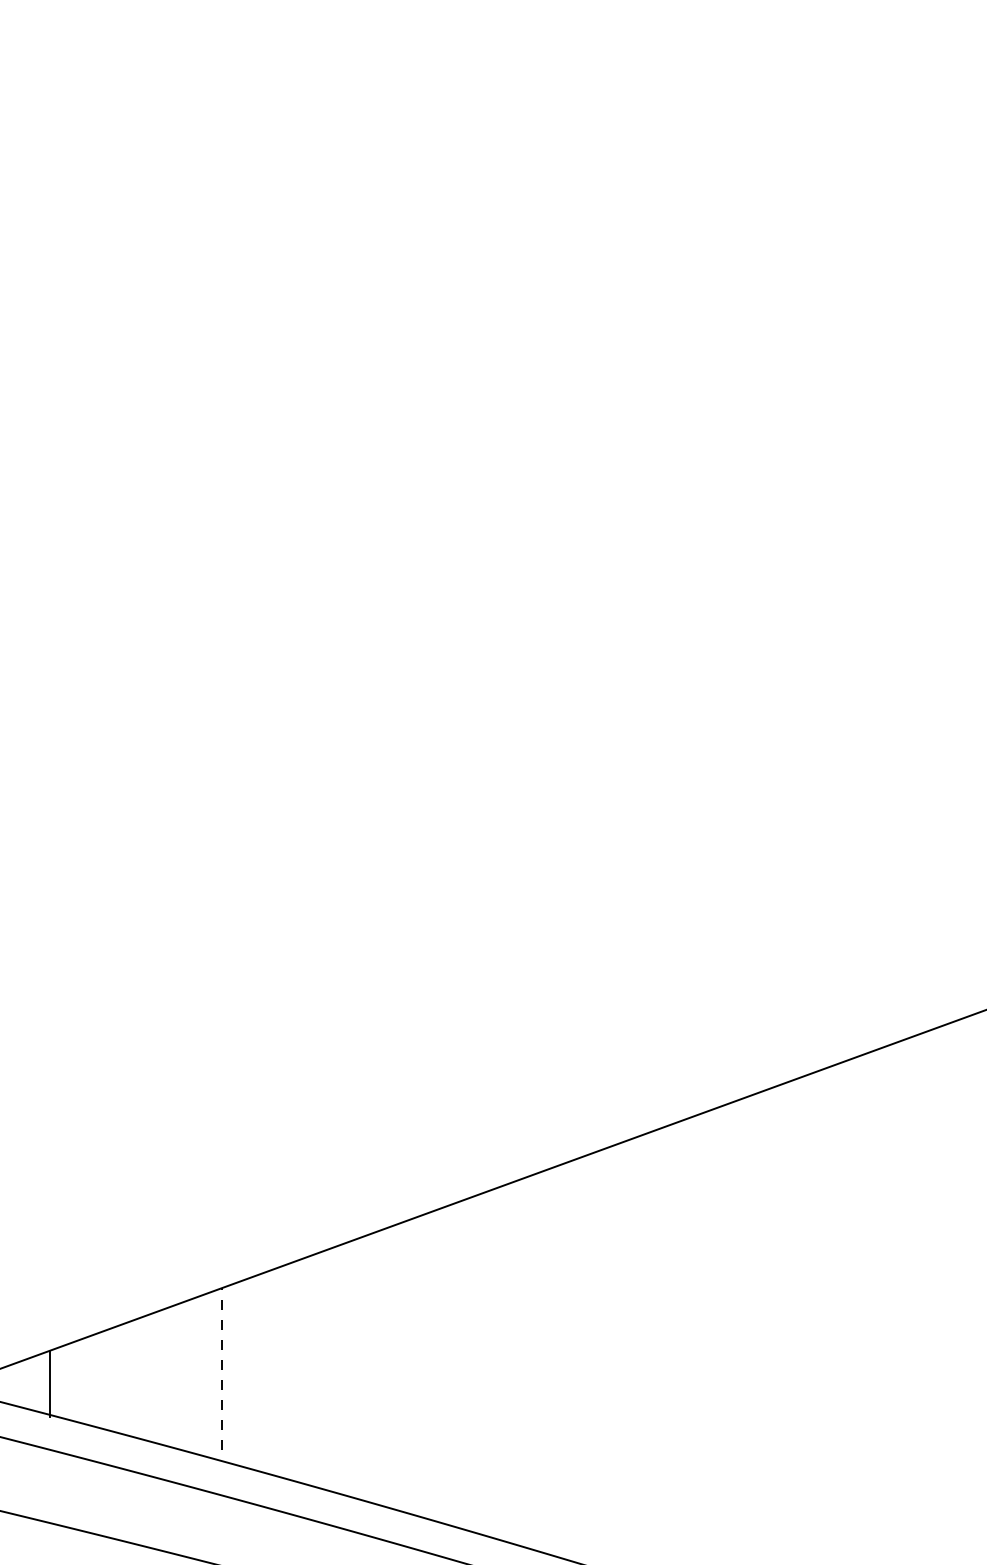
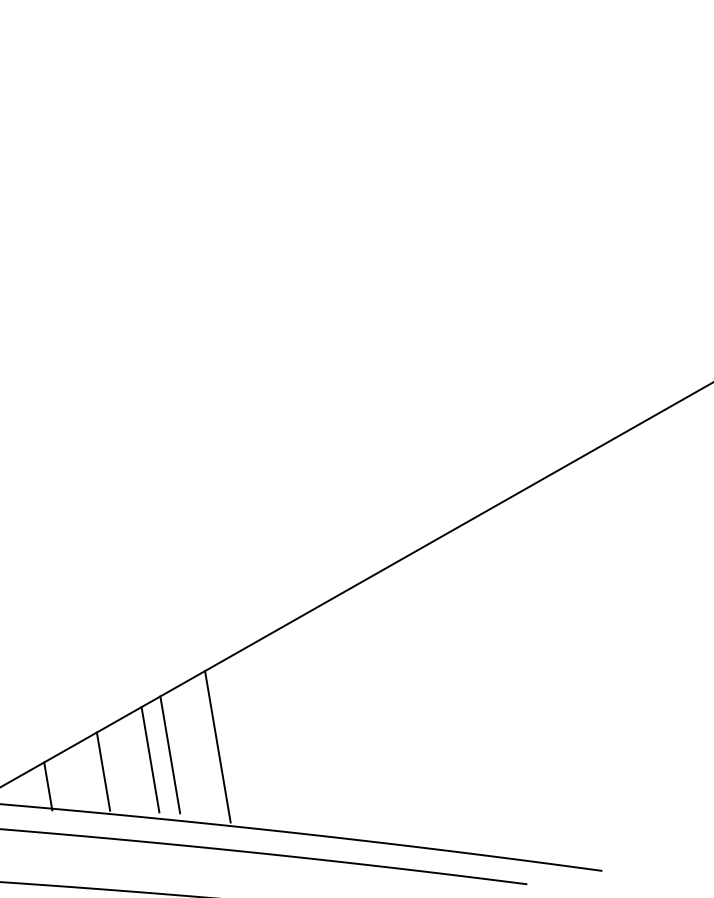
line: (221, 1368) -> (169, 754), dashed -> solid
line: (287, 1369) -> (217, 747), added
line: (194, 1371) -> (150, 759), added
line: (127, 1376) -> (103, 771), added

